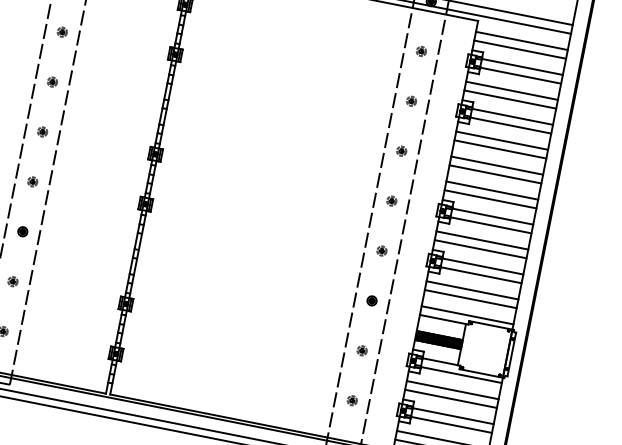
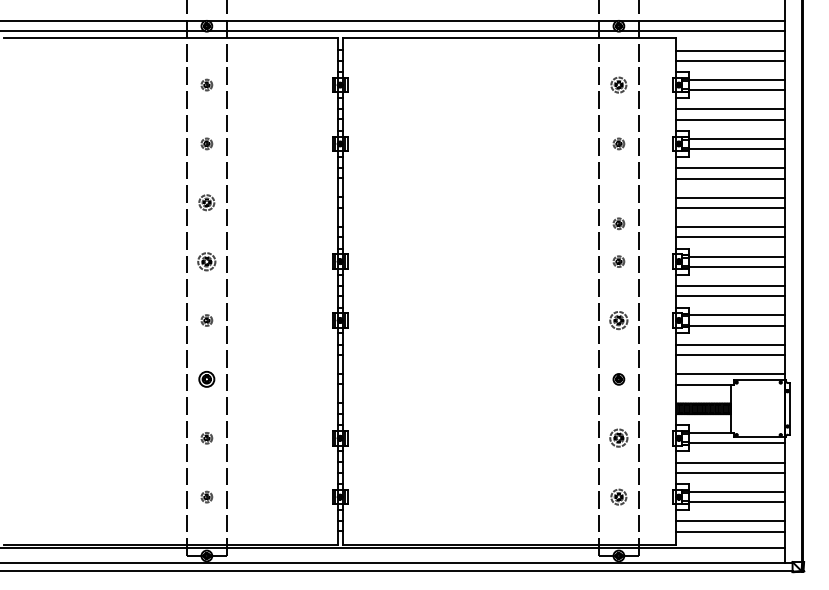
part: (421, 50) -> (618, 84), size x1.4
part: (52, 81) -> (206, 202), size x1.4
part: (42, 131) -> (206, 261), size x1.6
part: (401, 150) -> (618, 223), moved
part: (22, 231) -> (206, 379), size x1.4
part: (381, 250) -> (618, 320), size x1.6
part: (361, 350) -> (618, 438), size x1.6
part: (352, 400) -> (618, 496), size x1.4

